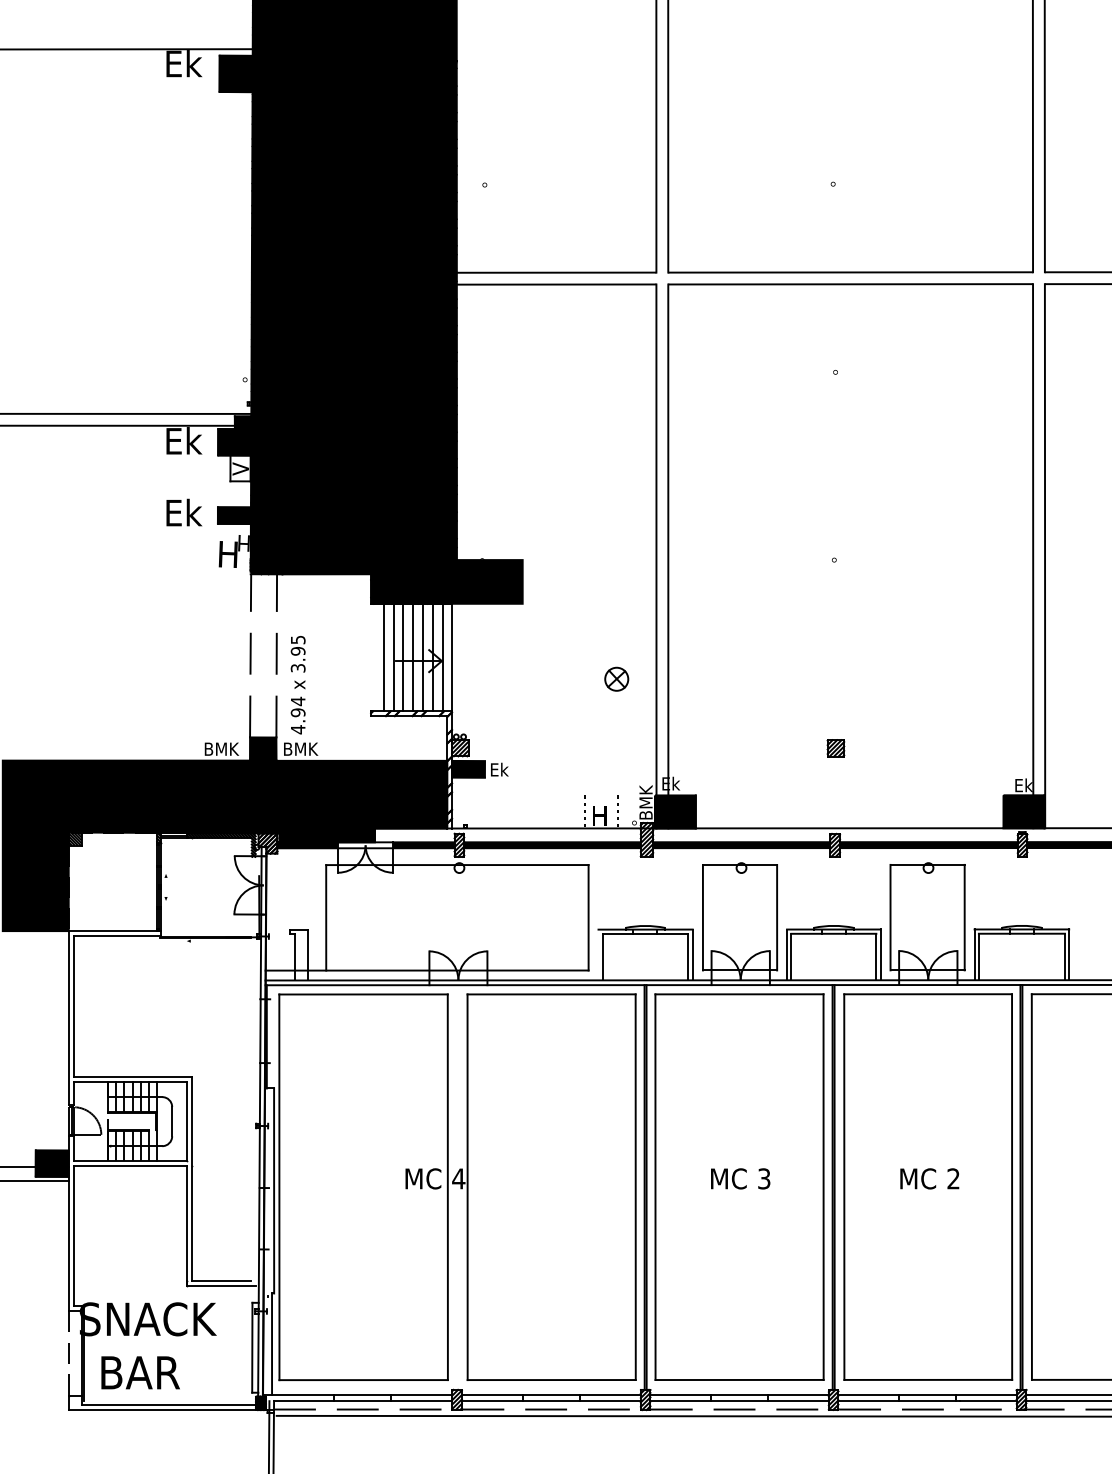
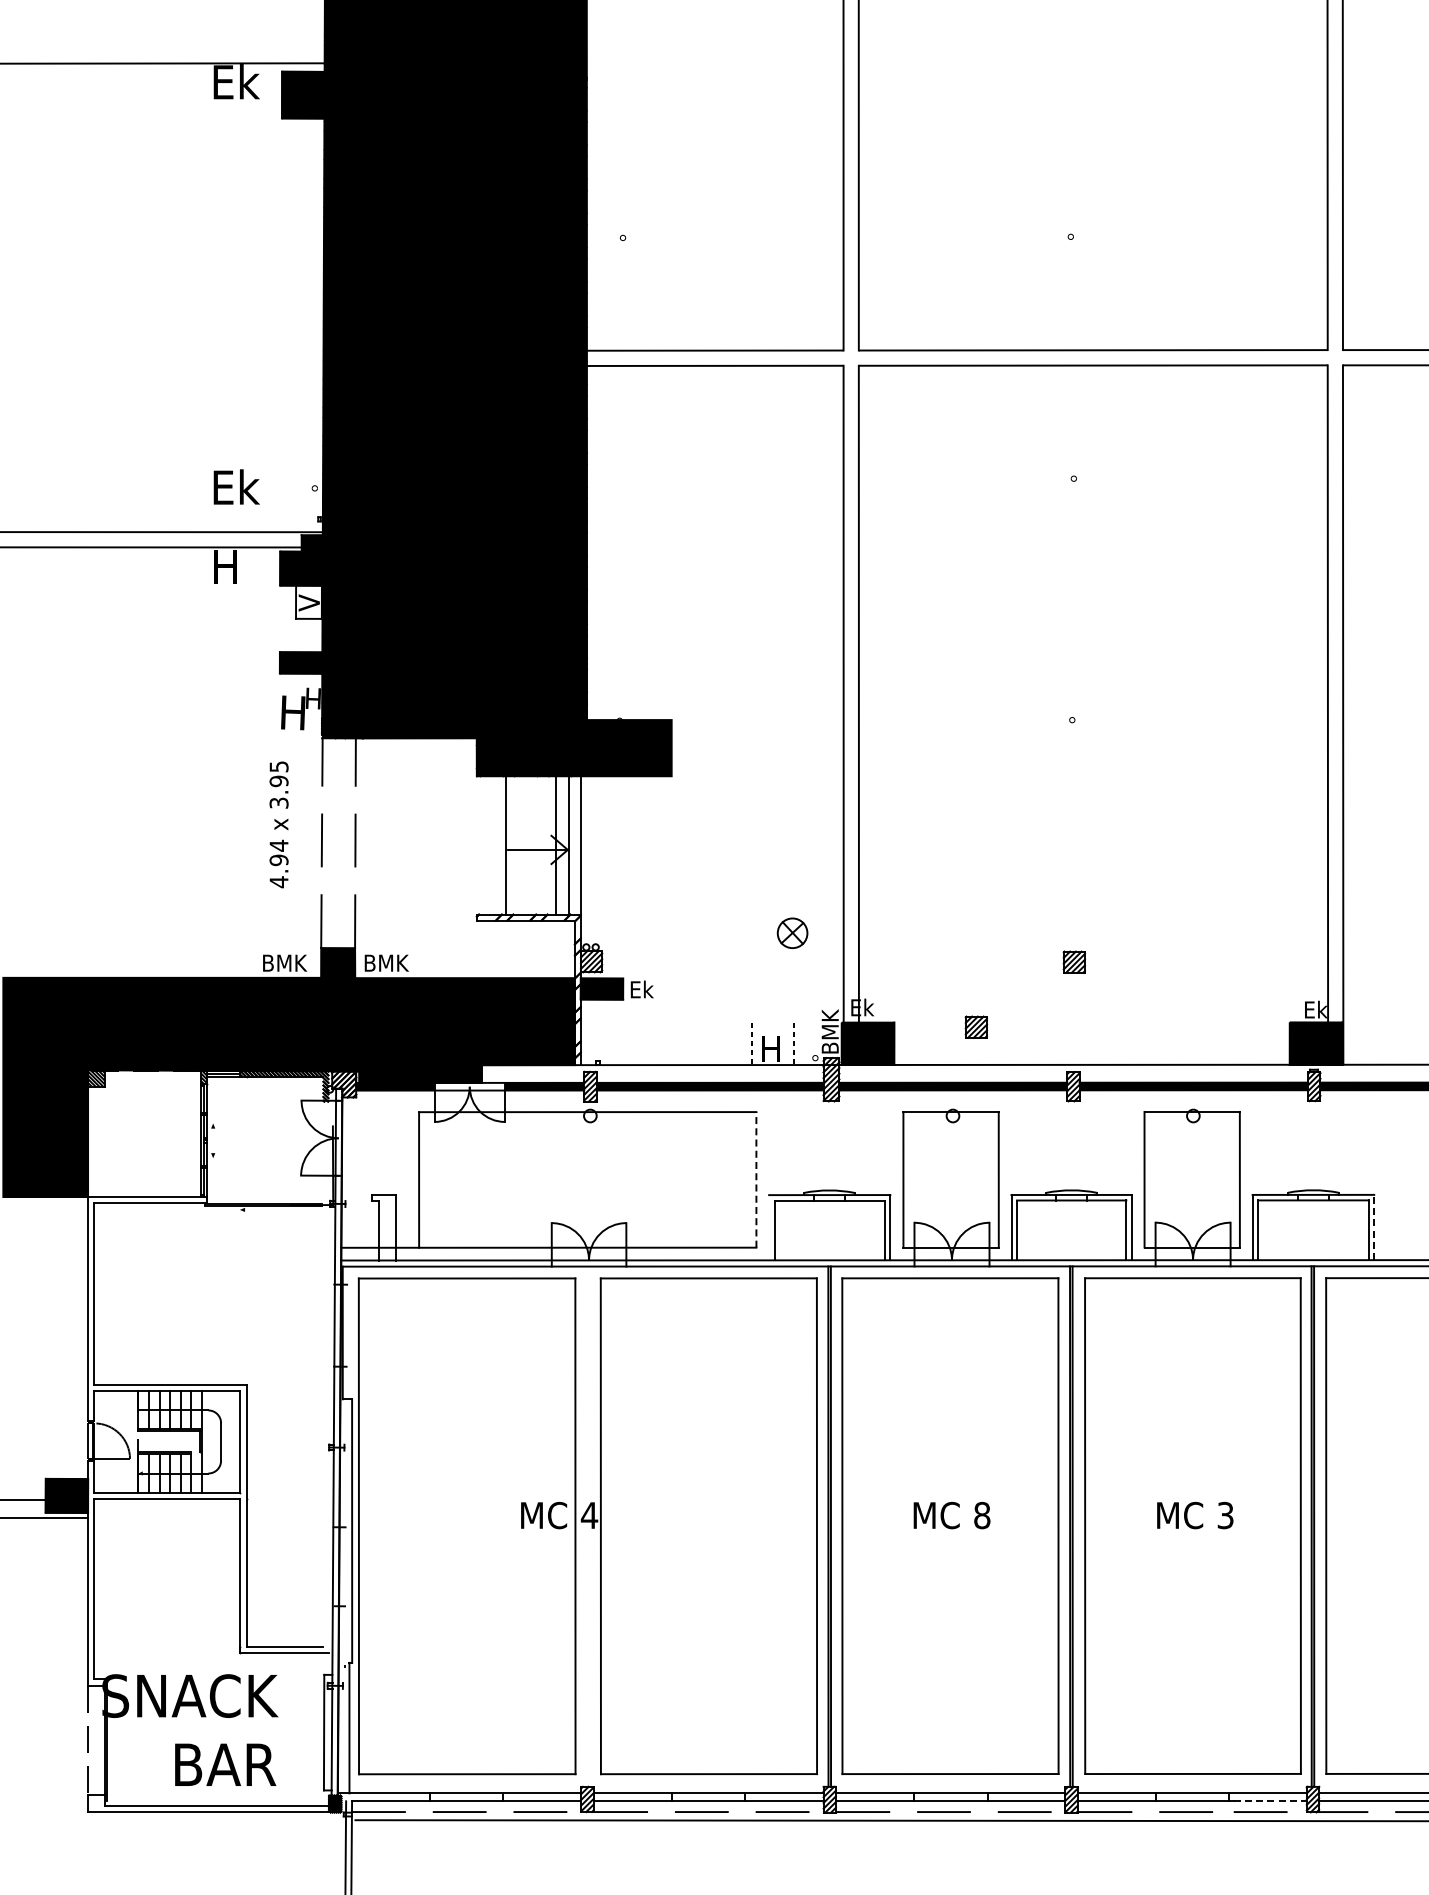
text: (184, 440) -> (236, 566), Ek -> H
text: (184, 512) -> (236, 486), moved
line: (383, 657) -> (492, 845), removed
line: (403, 657) -> (518, 845), removed
line: (412, 657) -> (530, 845), removed
line: (422, 657) -> (543, 845), removed
part: (616, 678) -> (792, 932), moved
text: (297, 684) -> (278, 824), moved
part: (759, 798) -> (976, 1026), added
line: (588, 917) -> (756, 1179), solid -> dashed
line: (1069, 954) -> (1374, 1227), solid -> dashed
text: (764, 1178) -> (982, 1515), 3 -> 8
text: (953, 1178) -> (1225, 1515), 2 -> 3
text: (140, 1372) -> (225, 1764), moved
line: (988, 1401) -> (1270, 1801), solid -> dashed

